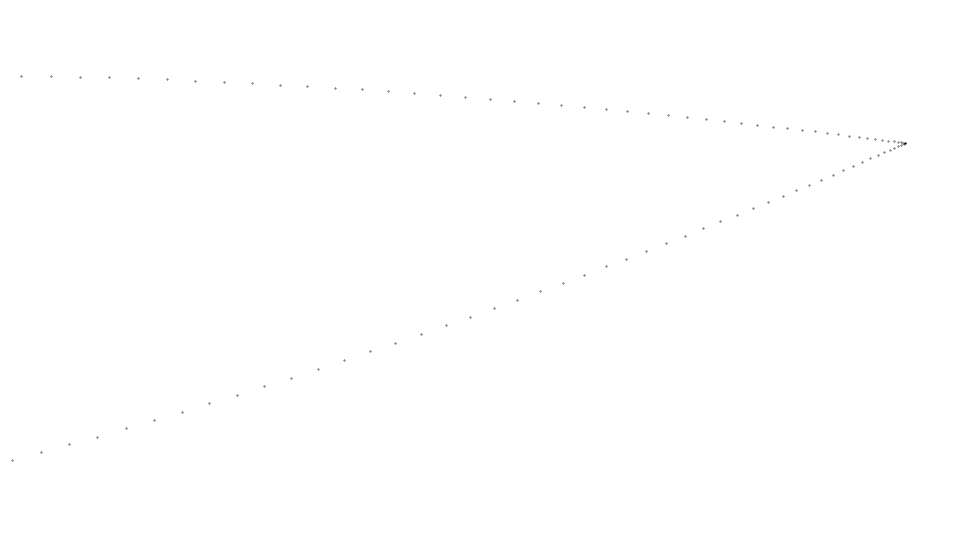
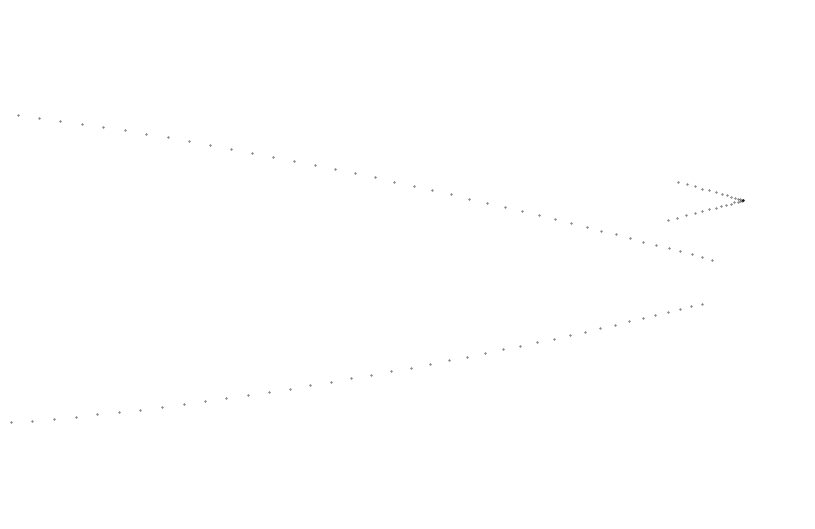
part: (862, 160) -> (709, 208), moved

